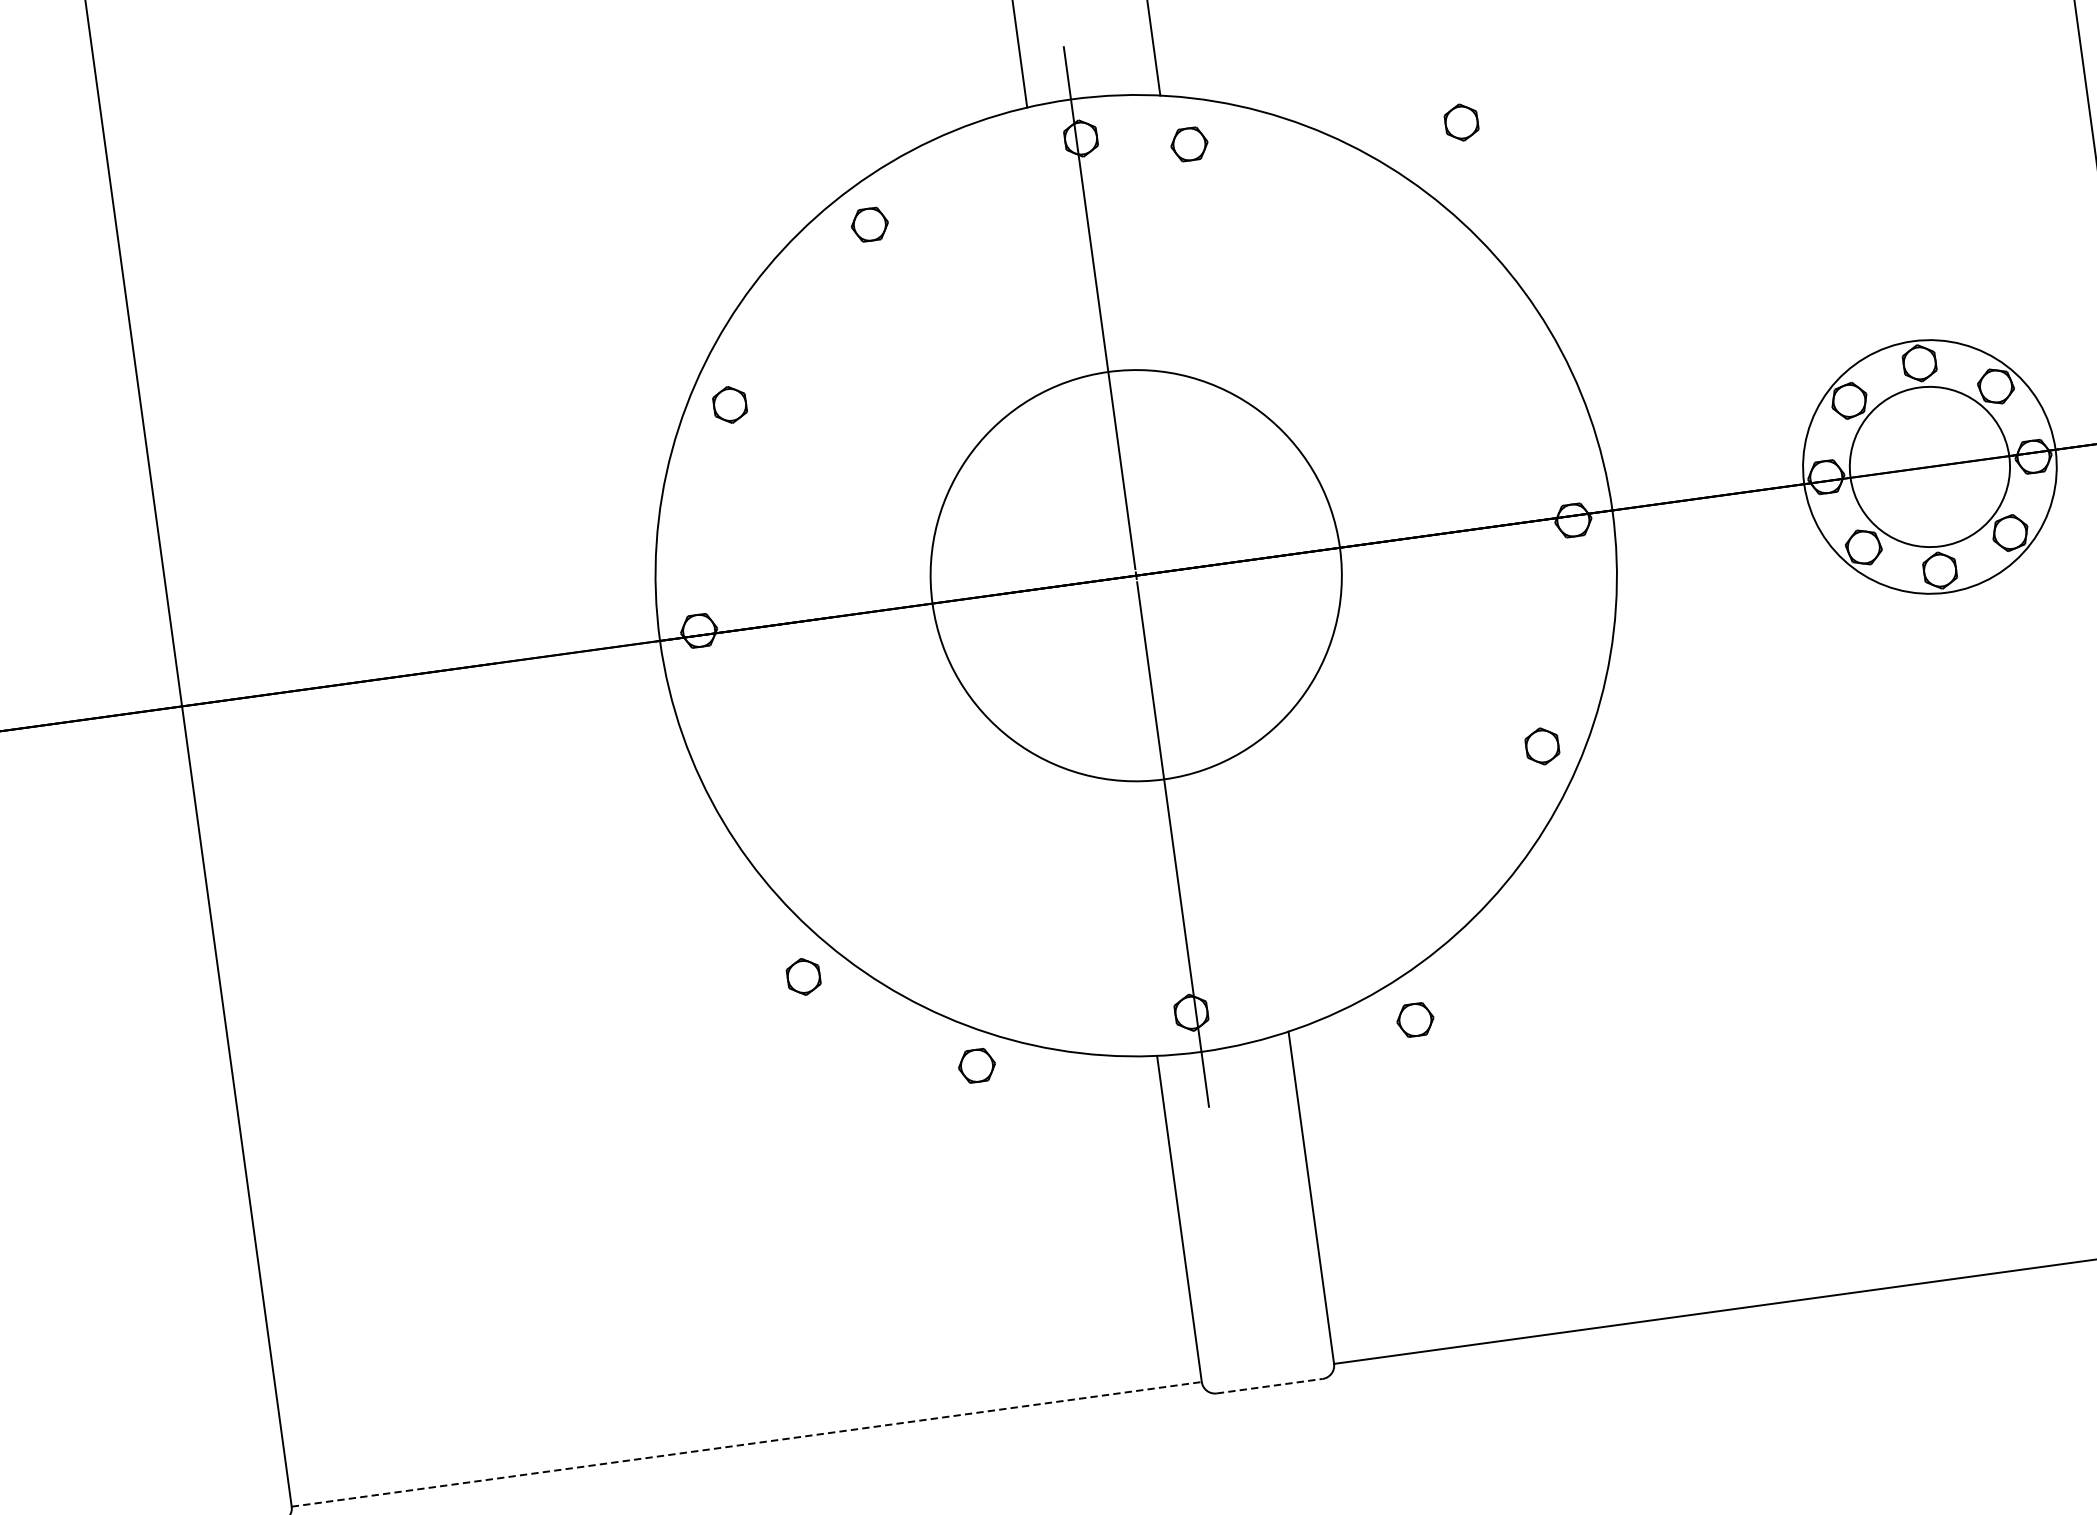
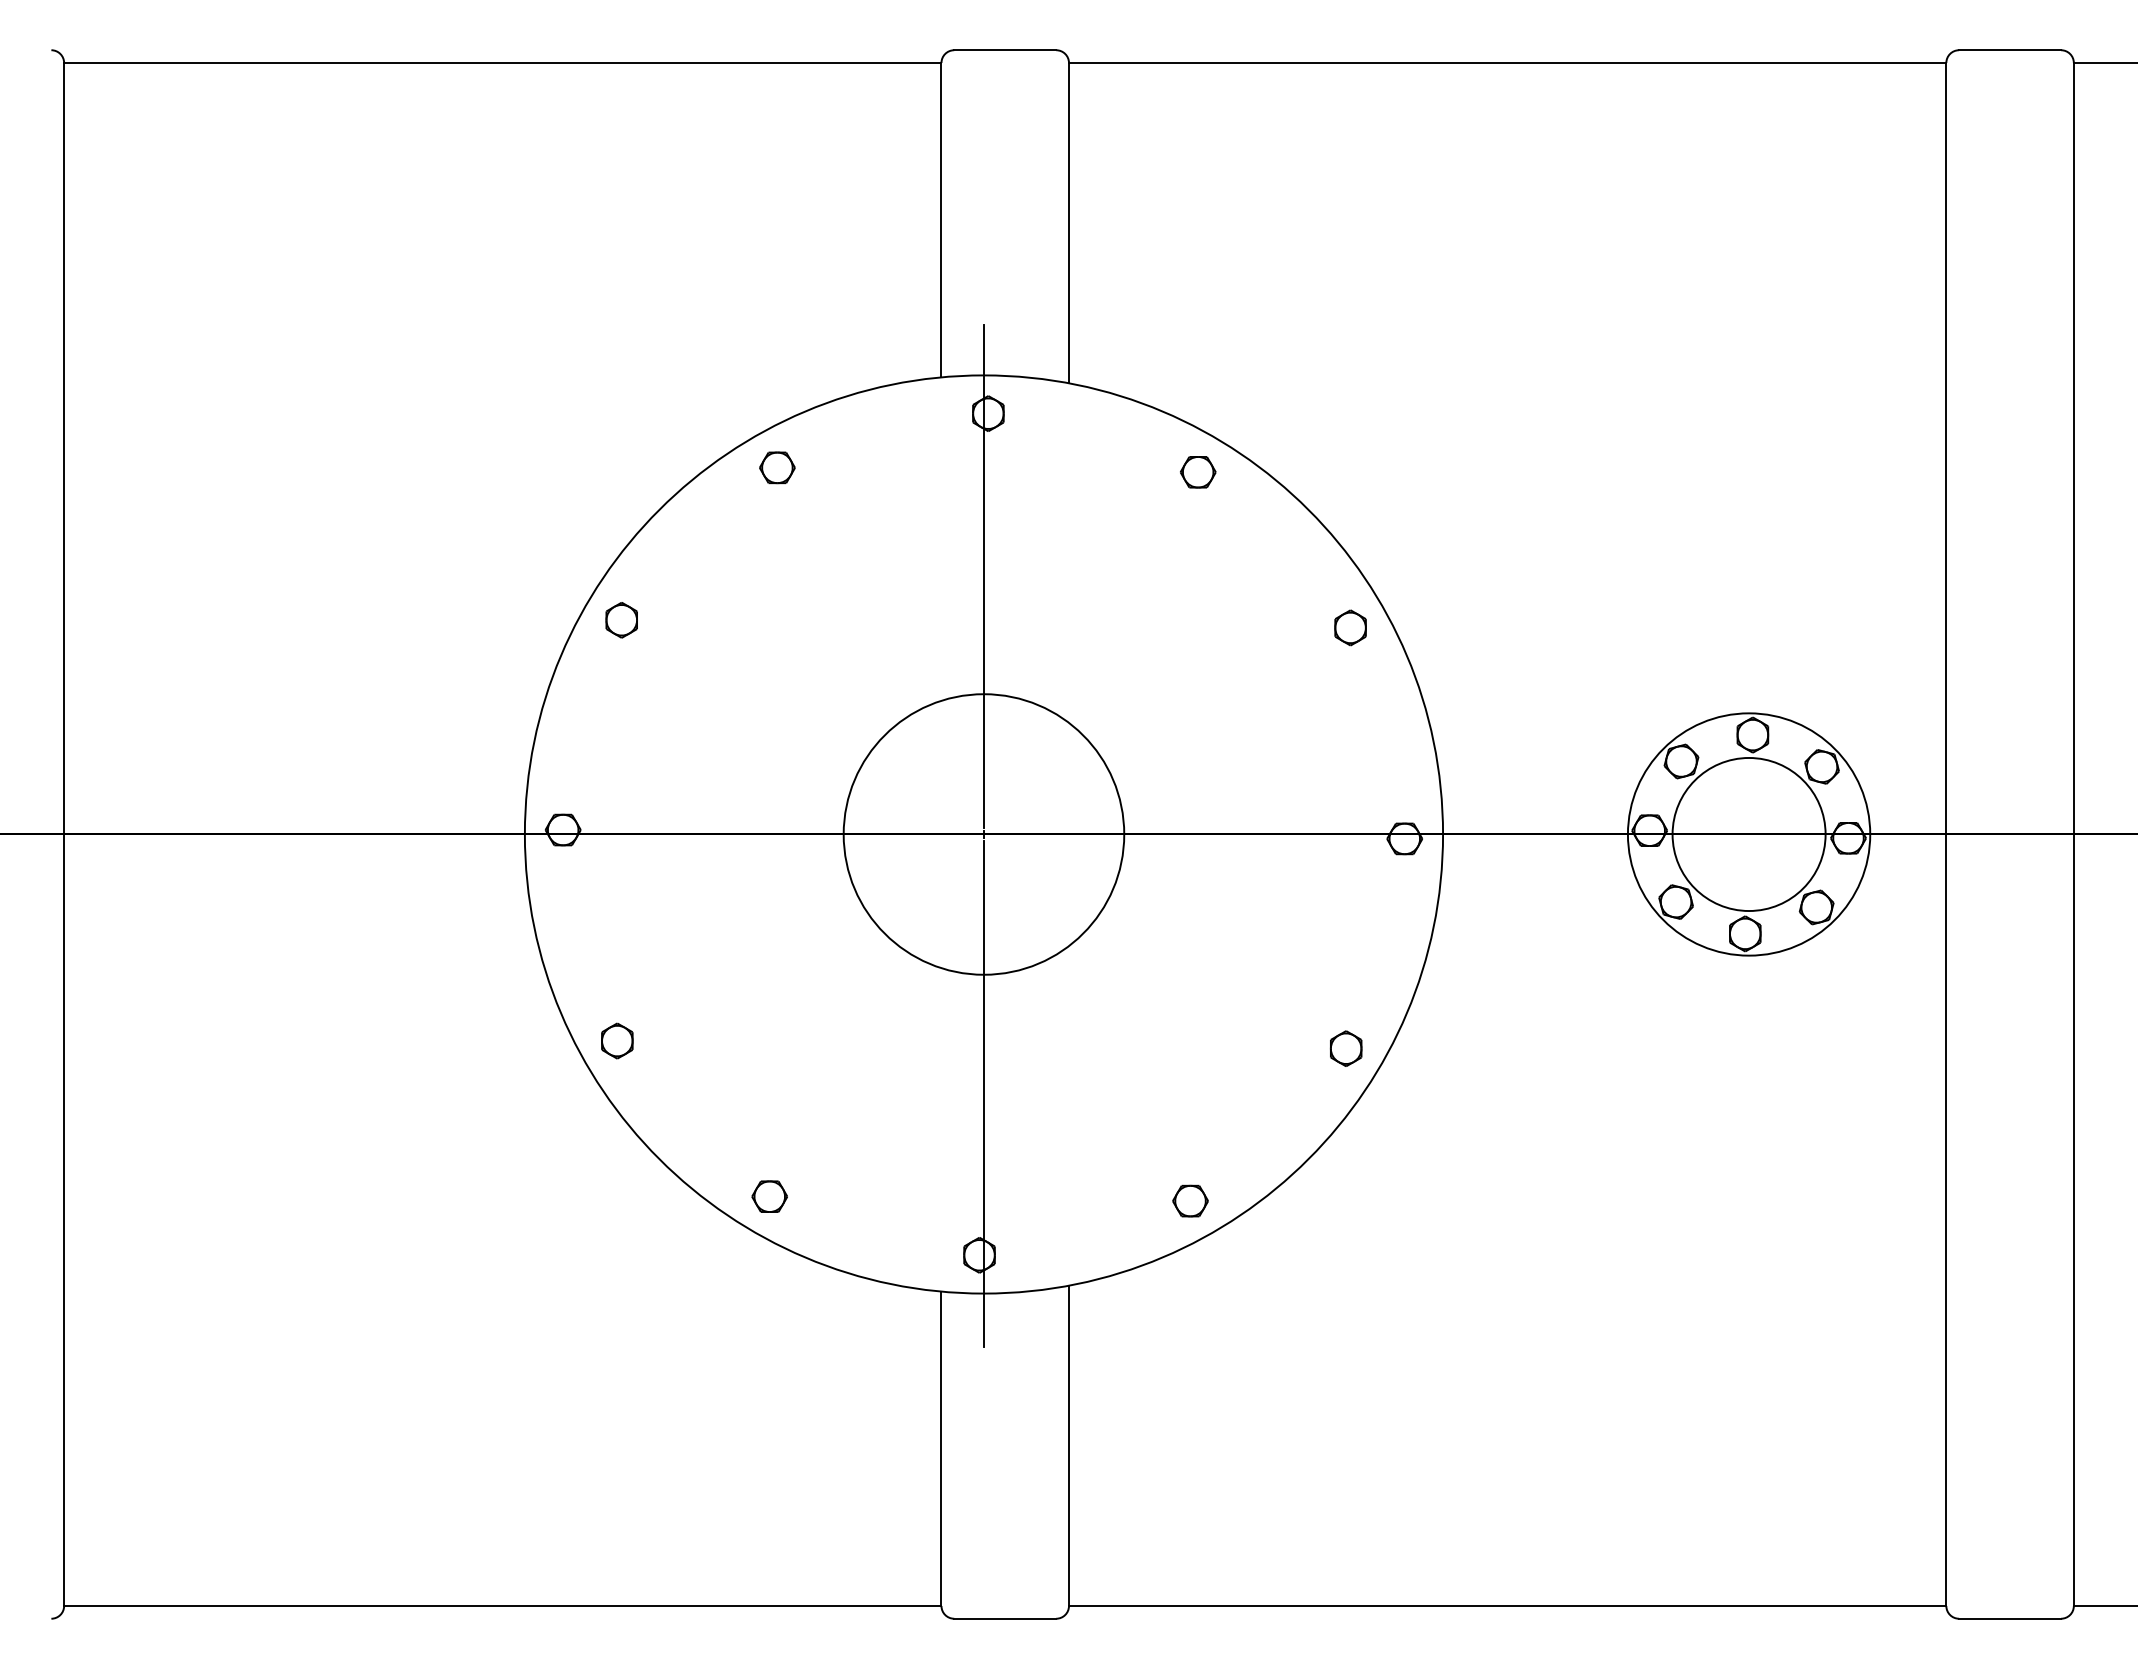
part: (1461, 122) -> (1350, 627), moved
part: (1189, 144) -> (1198, 472), moved
circle: (1135, 575) -> (983, 834), size x0.71
part: (803, 976) -> (617, 1040), moved
part: (1415, 1019) -> (1190, 1200), moved
part: (976, 1065) -> (769, 1196), moved
line: (1269, 1385) -> (1005, 1618), dashed -> solid
line: (746, 1443) -> (502, 1605), dashed -> solid

